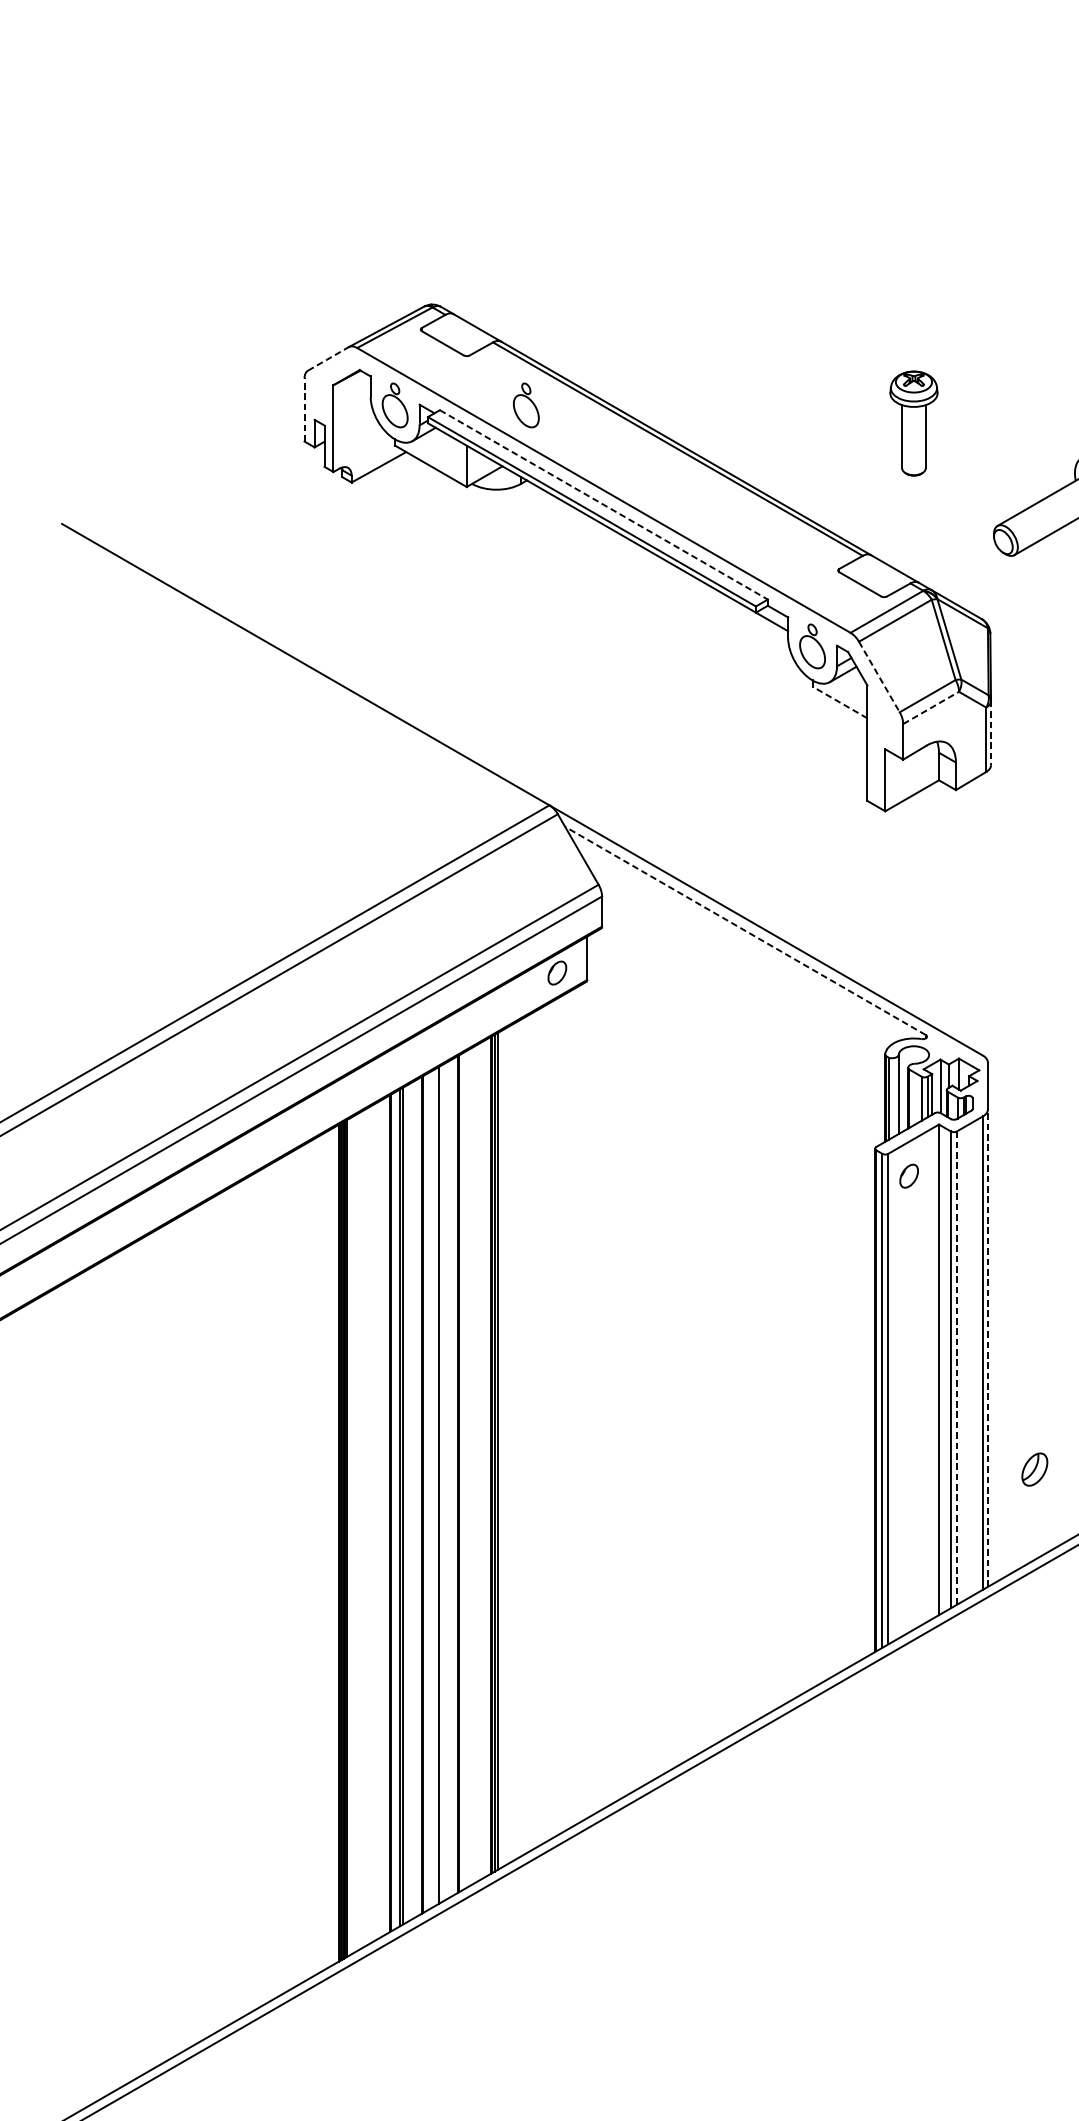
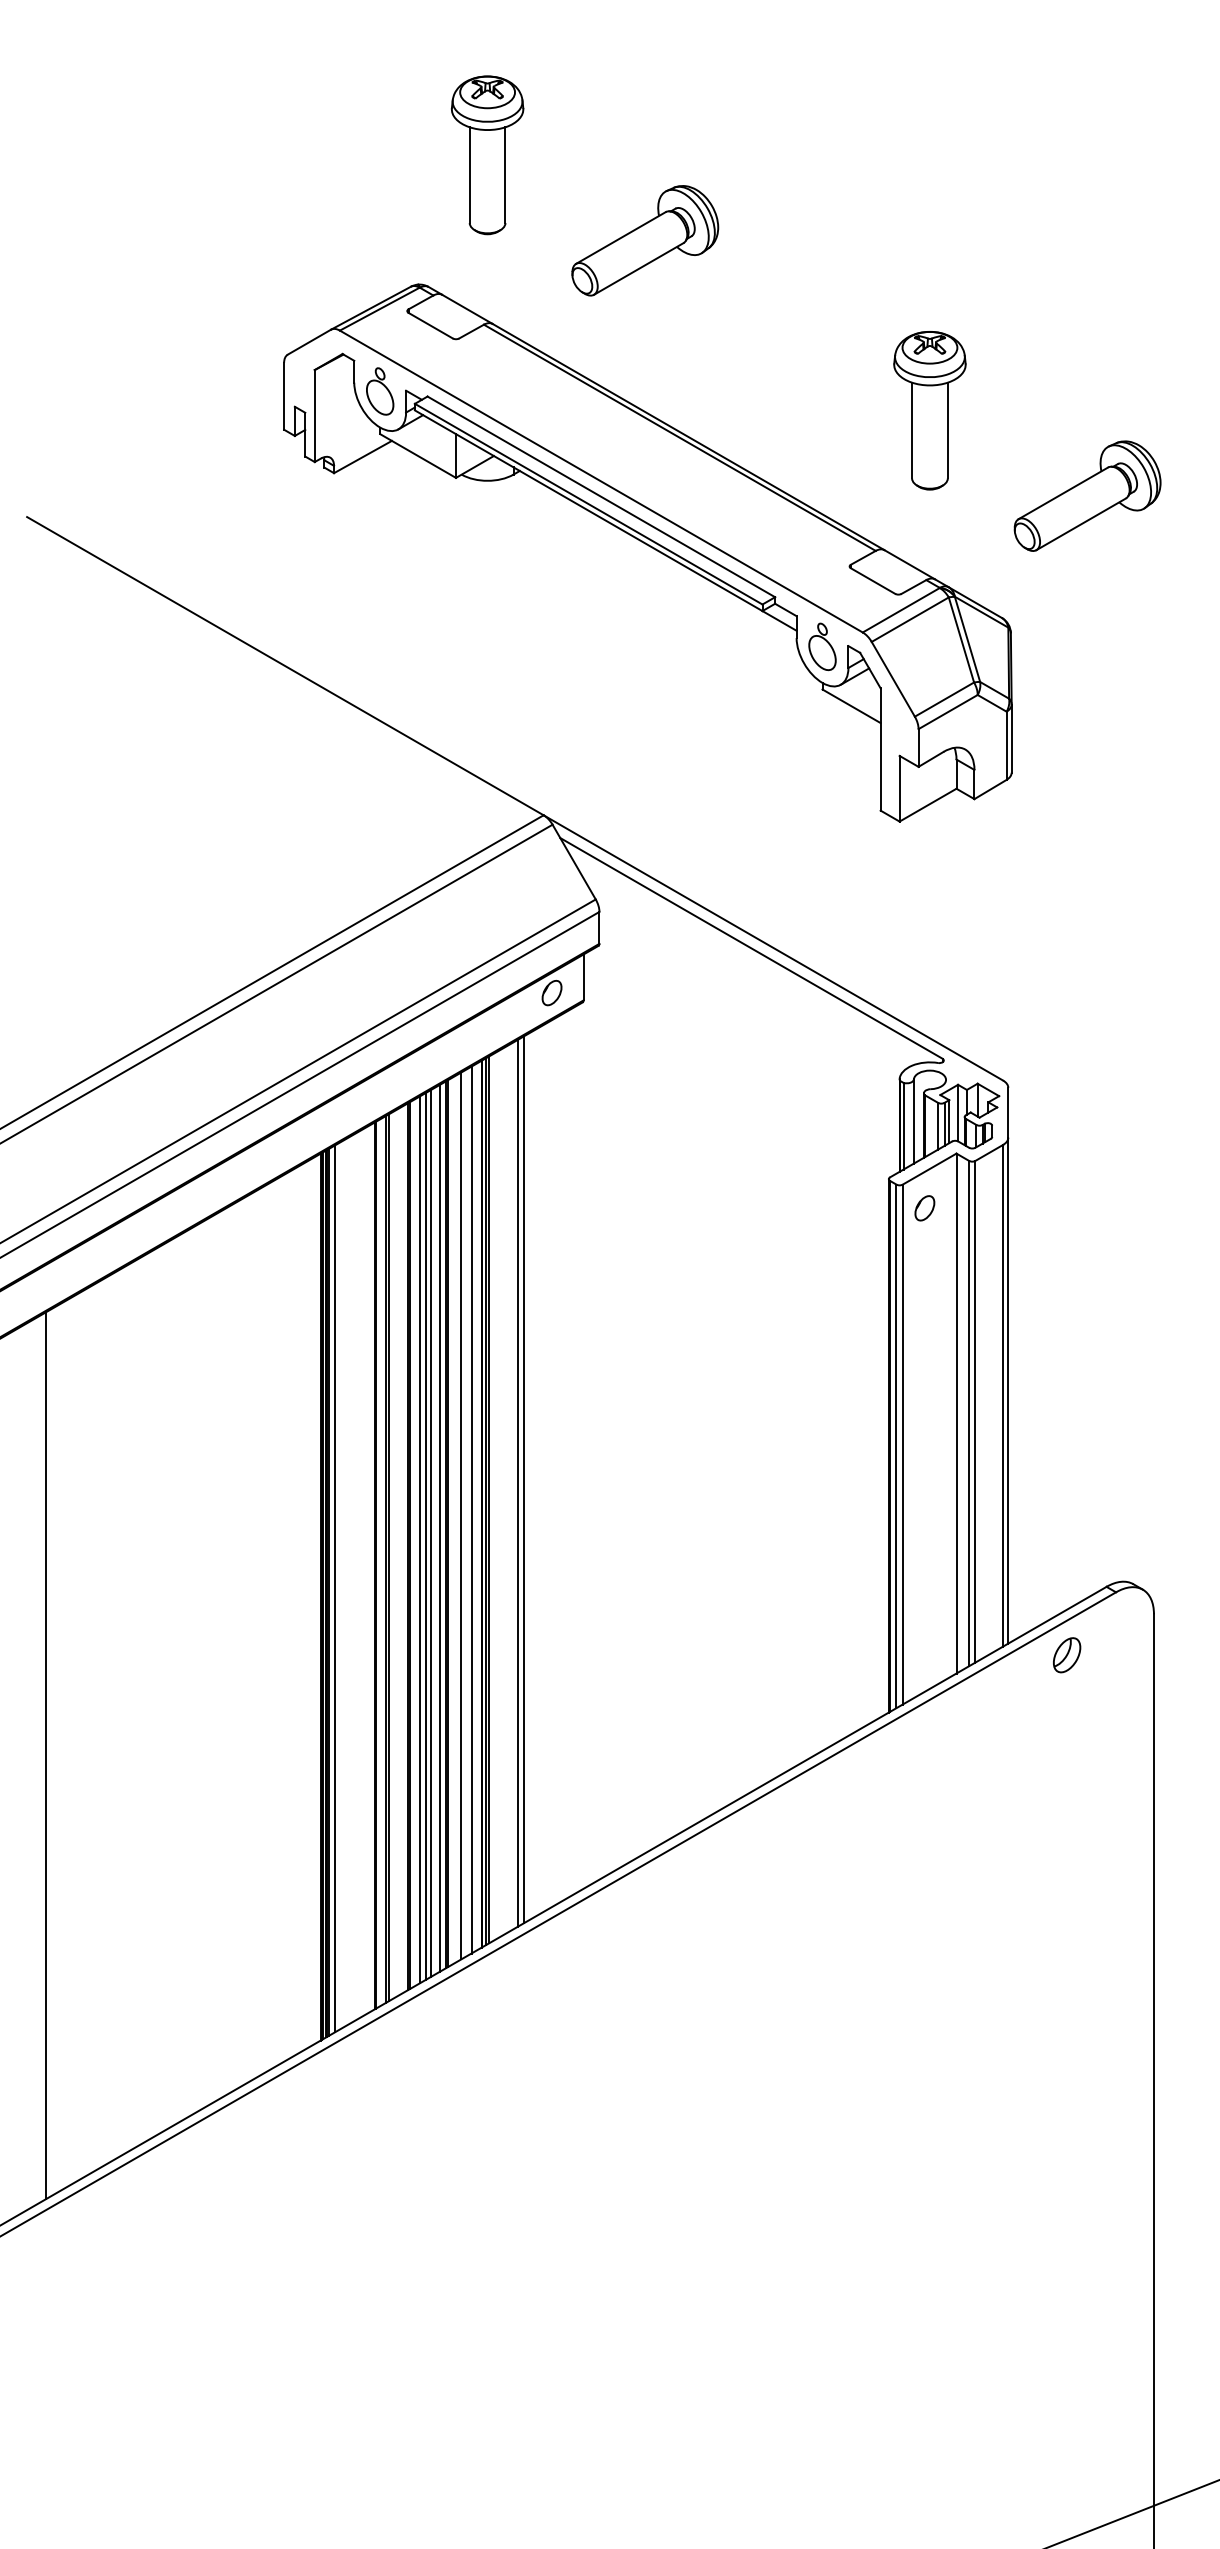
part: (496, 182) -> (487, 155), added
part: (645, 262) -> (645, 240), added
line: (328, 359) -> (309, 342), dashed -> solid
part: (526, 405) -> (519, 391), removed
line: (304, 409) -> (284, 395), dashed -> solid
part: (913, 423) -> (929, 410), size x1.43
line: (604, 504) -> (601, 496), dashed -> solid
line: (879, 677) -> (893, 679), dashed -> solid
line: (839, 702) -> (851, 706), dashed -> solid
line: (931, 707) -> (948, 711), dashed -> solid
line: (990, 733) -> (1011, 739), dashed -> solid
line: (745, 931) -> (751, 948), dashed -> solid
line: (988, 1348) -> (1008, 1390), dashed -> solid
line: (956, 1367) -> (975, 1411), dashed -> solid
line: (531, 1432) -> (524, 1479), added
line: (524, 1434) -> (517, 1482), added
line: (481, 1460) -> (471, 1509), added
line: (471, 1466) -> (461, 1515), added
part: (1035, 1469) -> (1067, 1655), moved
line: (451, 1477) -> (439, 1527), added
line: (443, 1482) -> (431, 1532), added
line: (432, 1488) -> (419, 1539), added
line: (352, 1534) -> (334, 1588), added
line: (79, 1692) -> (45, 1755), added

